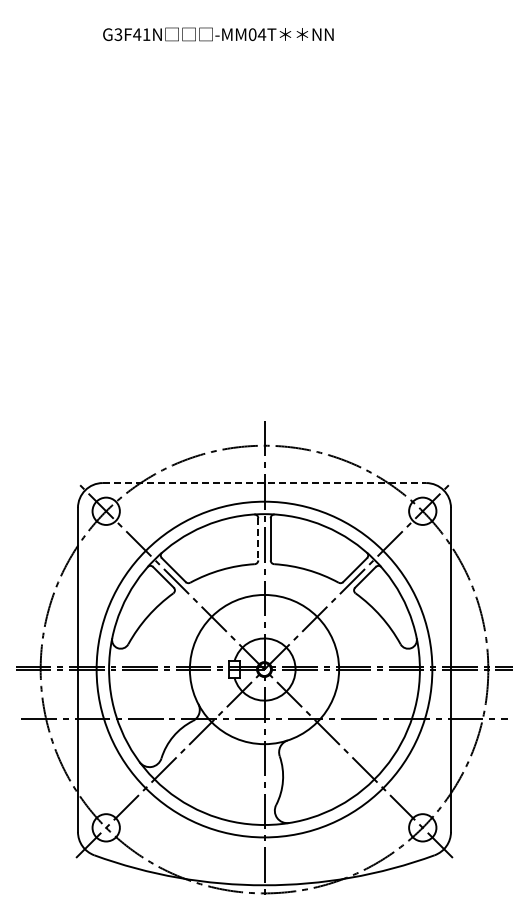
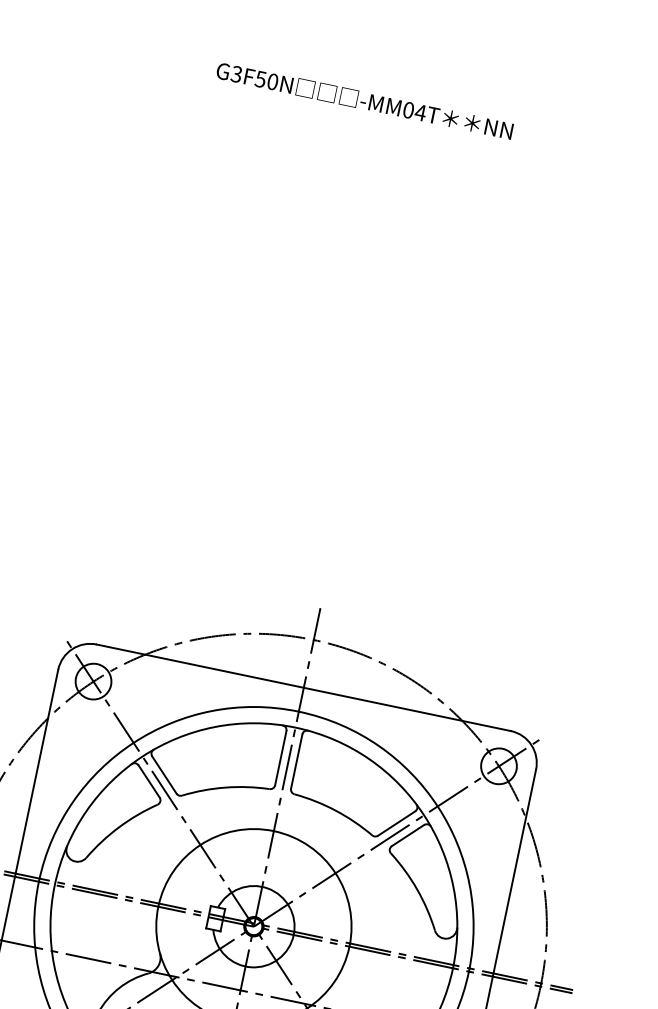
text: (141, 34) -> (266, 80), G3F41N -> G3F50N
line: (264, 483) -> (303, 688), dashed -> solid
line: (258, 539) -> (281, 758), dashed -> solid

